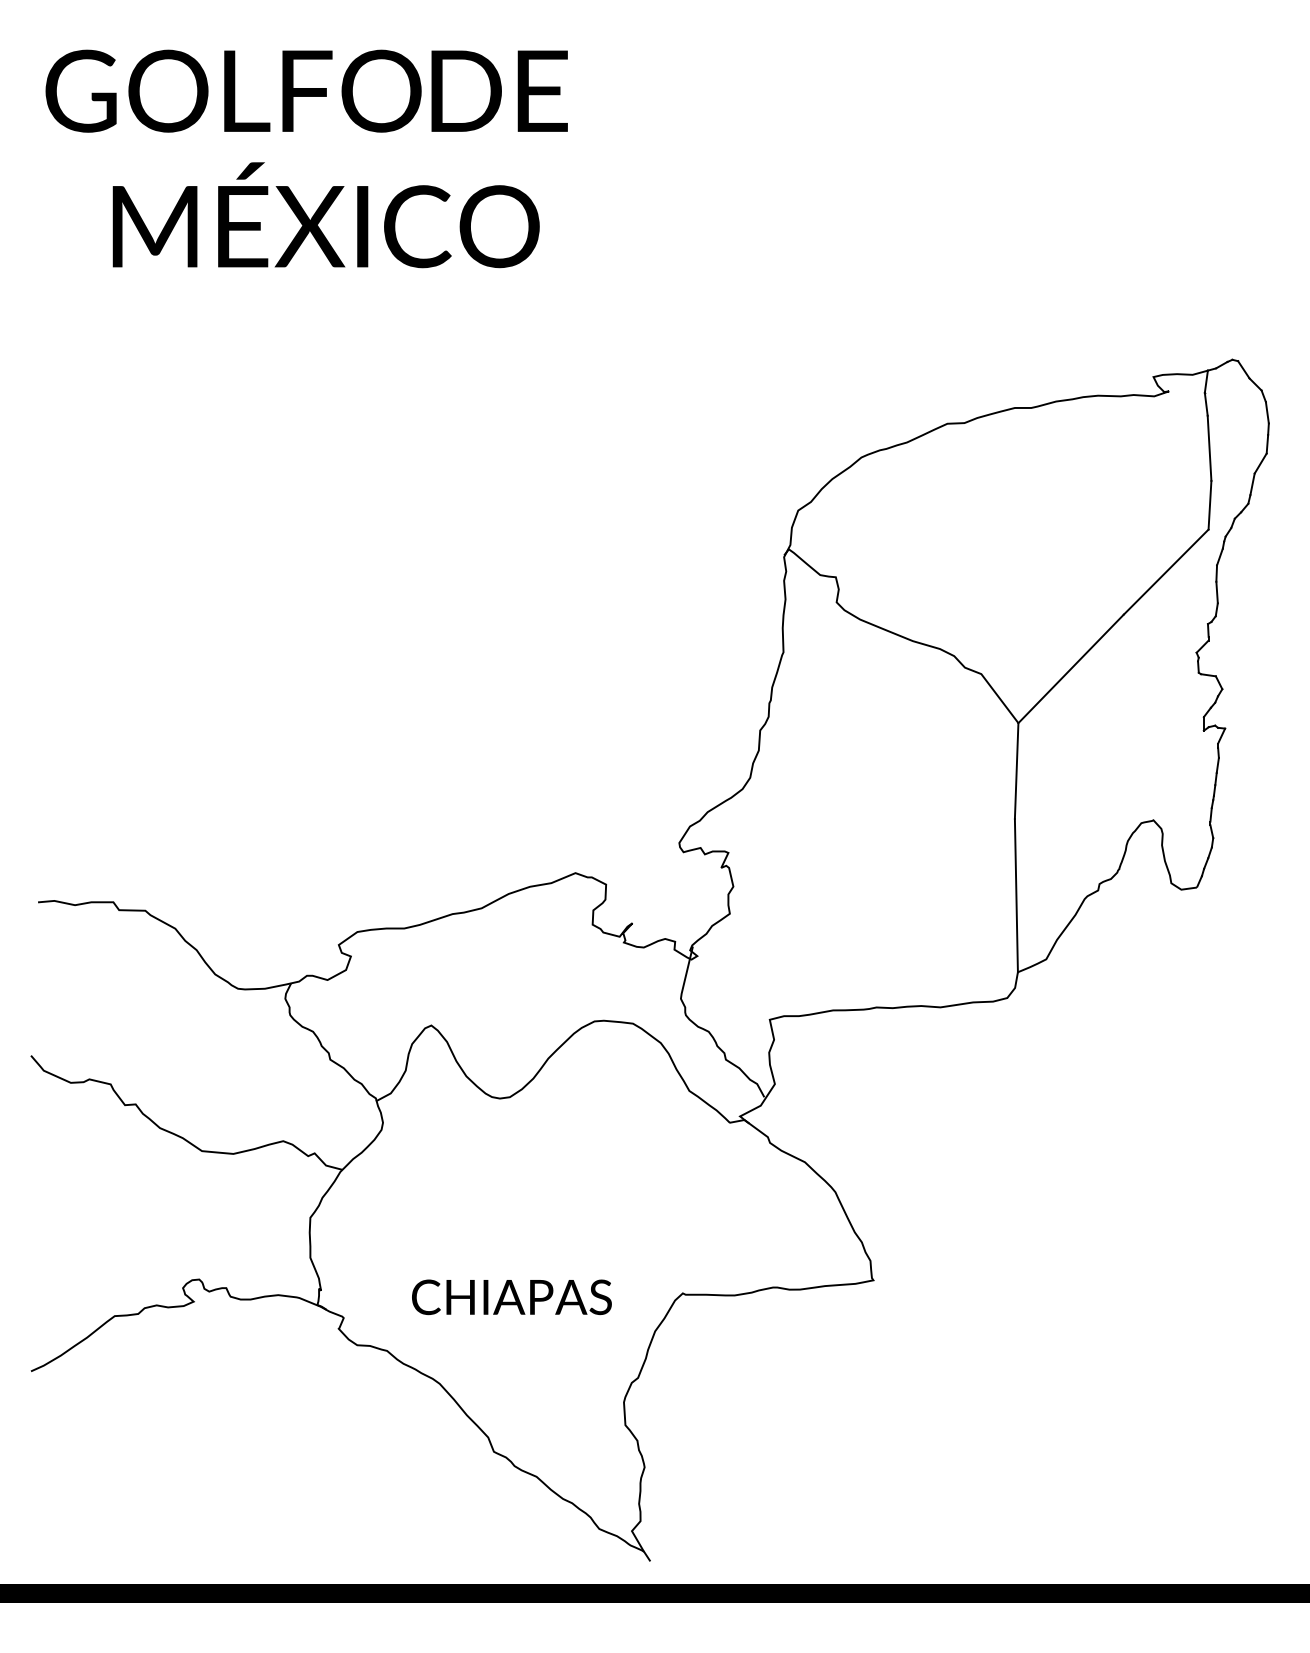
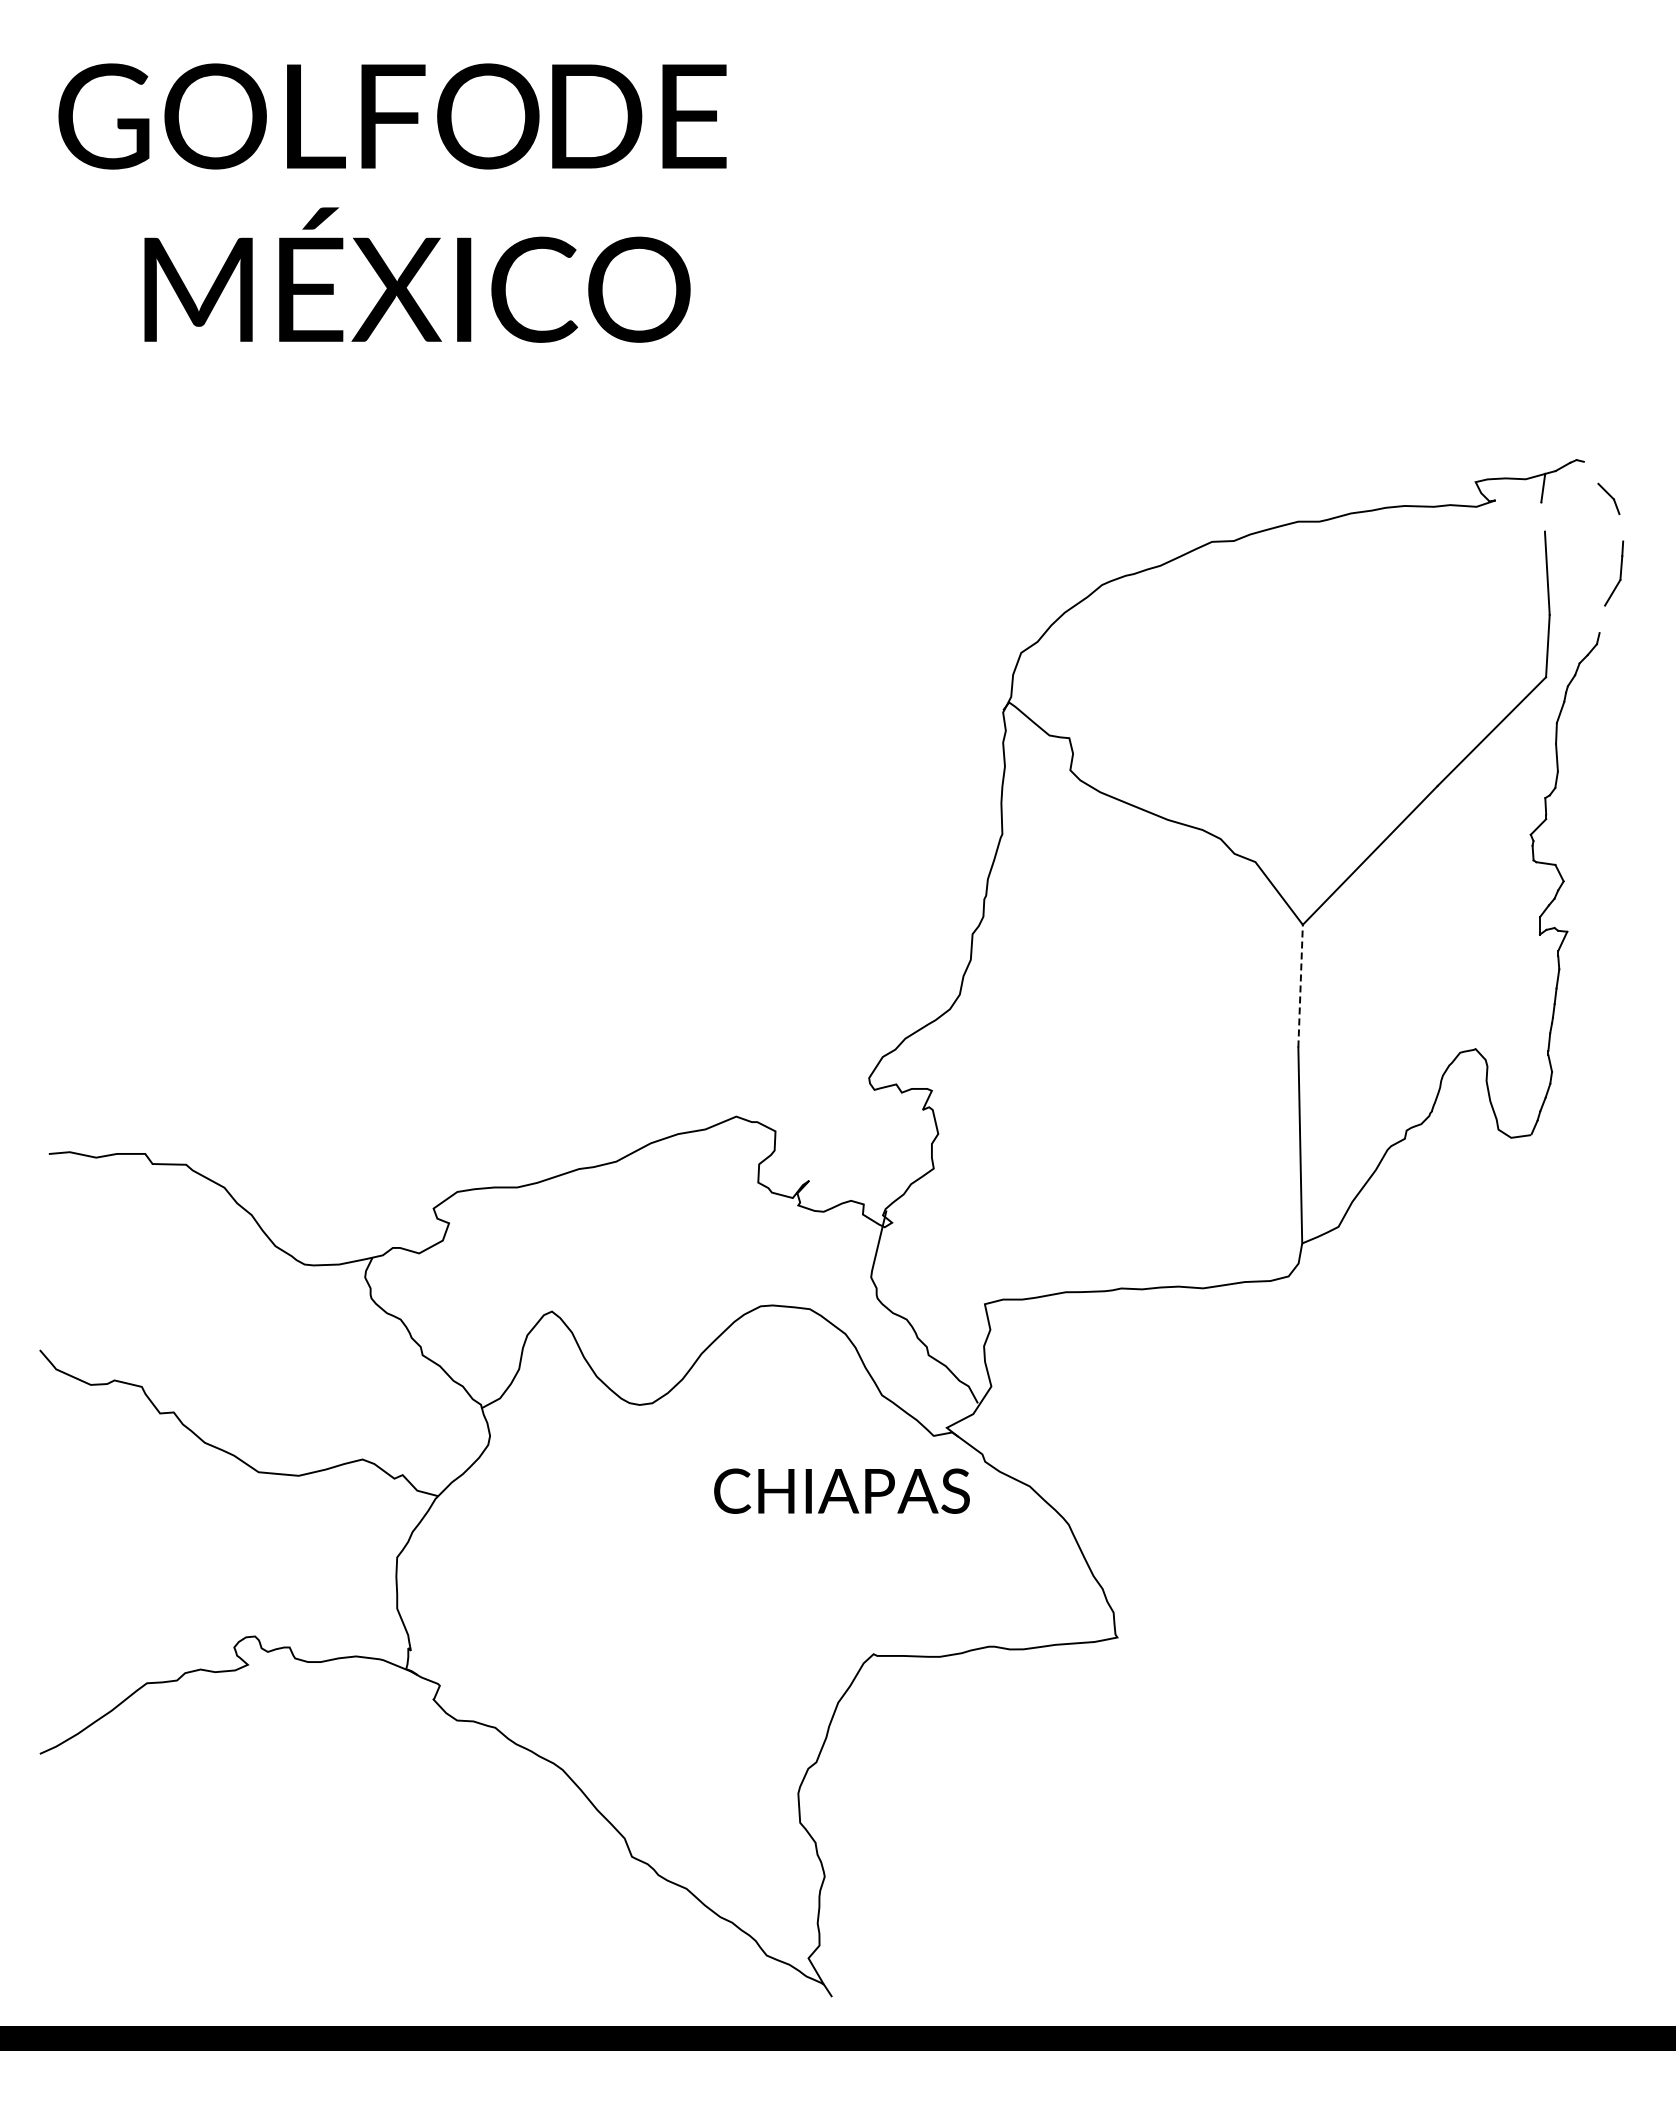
line: (1243, 369) -> (1590, 472), removed
line: (1205, 403) -> (1542, 516), removed
line: (1267, 412) -> (1621, 527), removed
line: (1252, 484) -> (1602, 619), removed
line: (1016, 770) -> (1300, 985), solid -> dashed
text: (511, 1296) -> (841, 1490), moved

